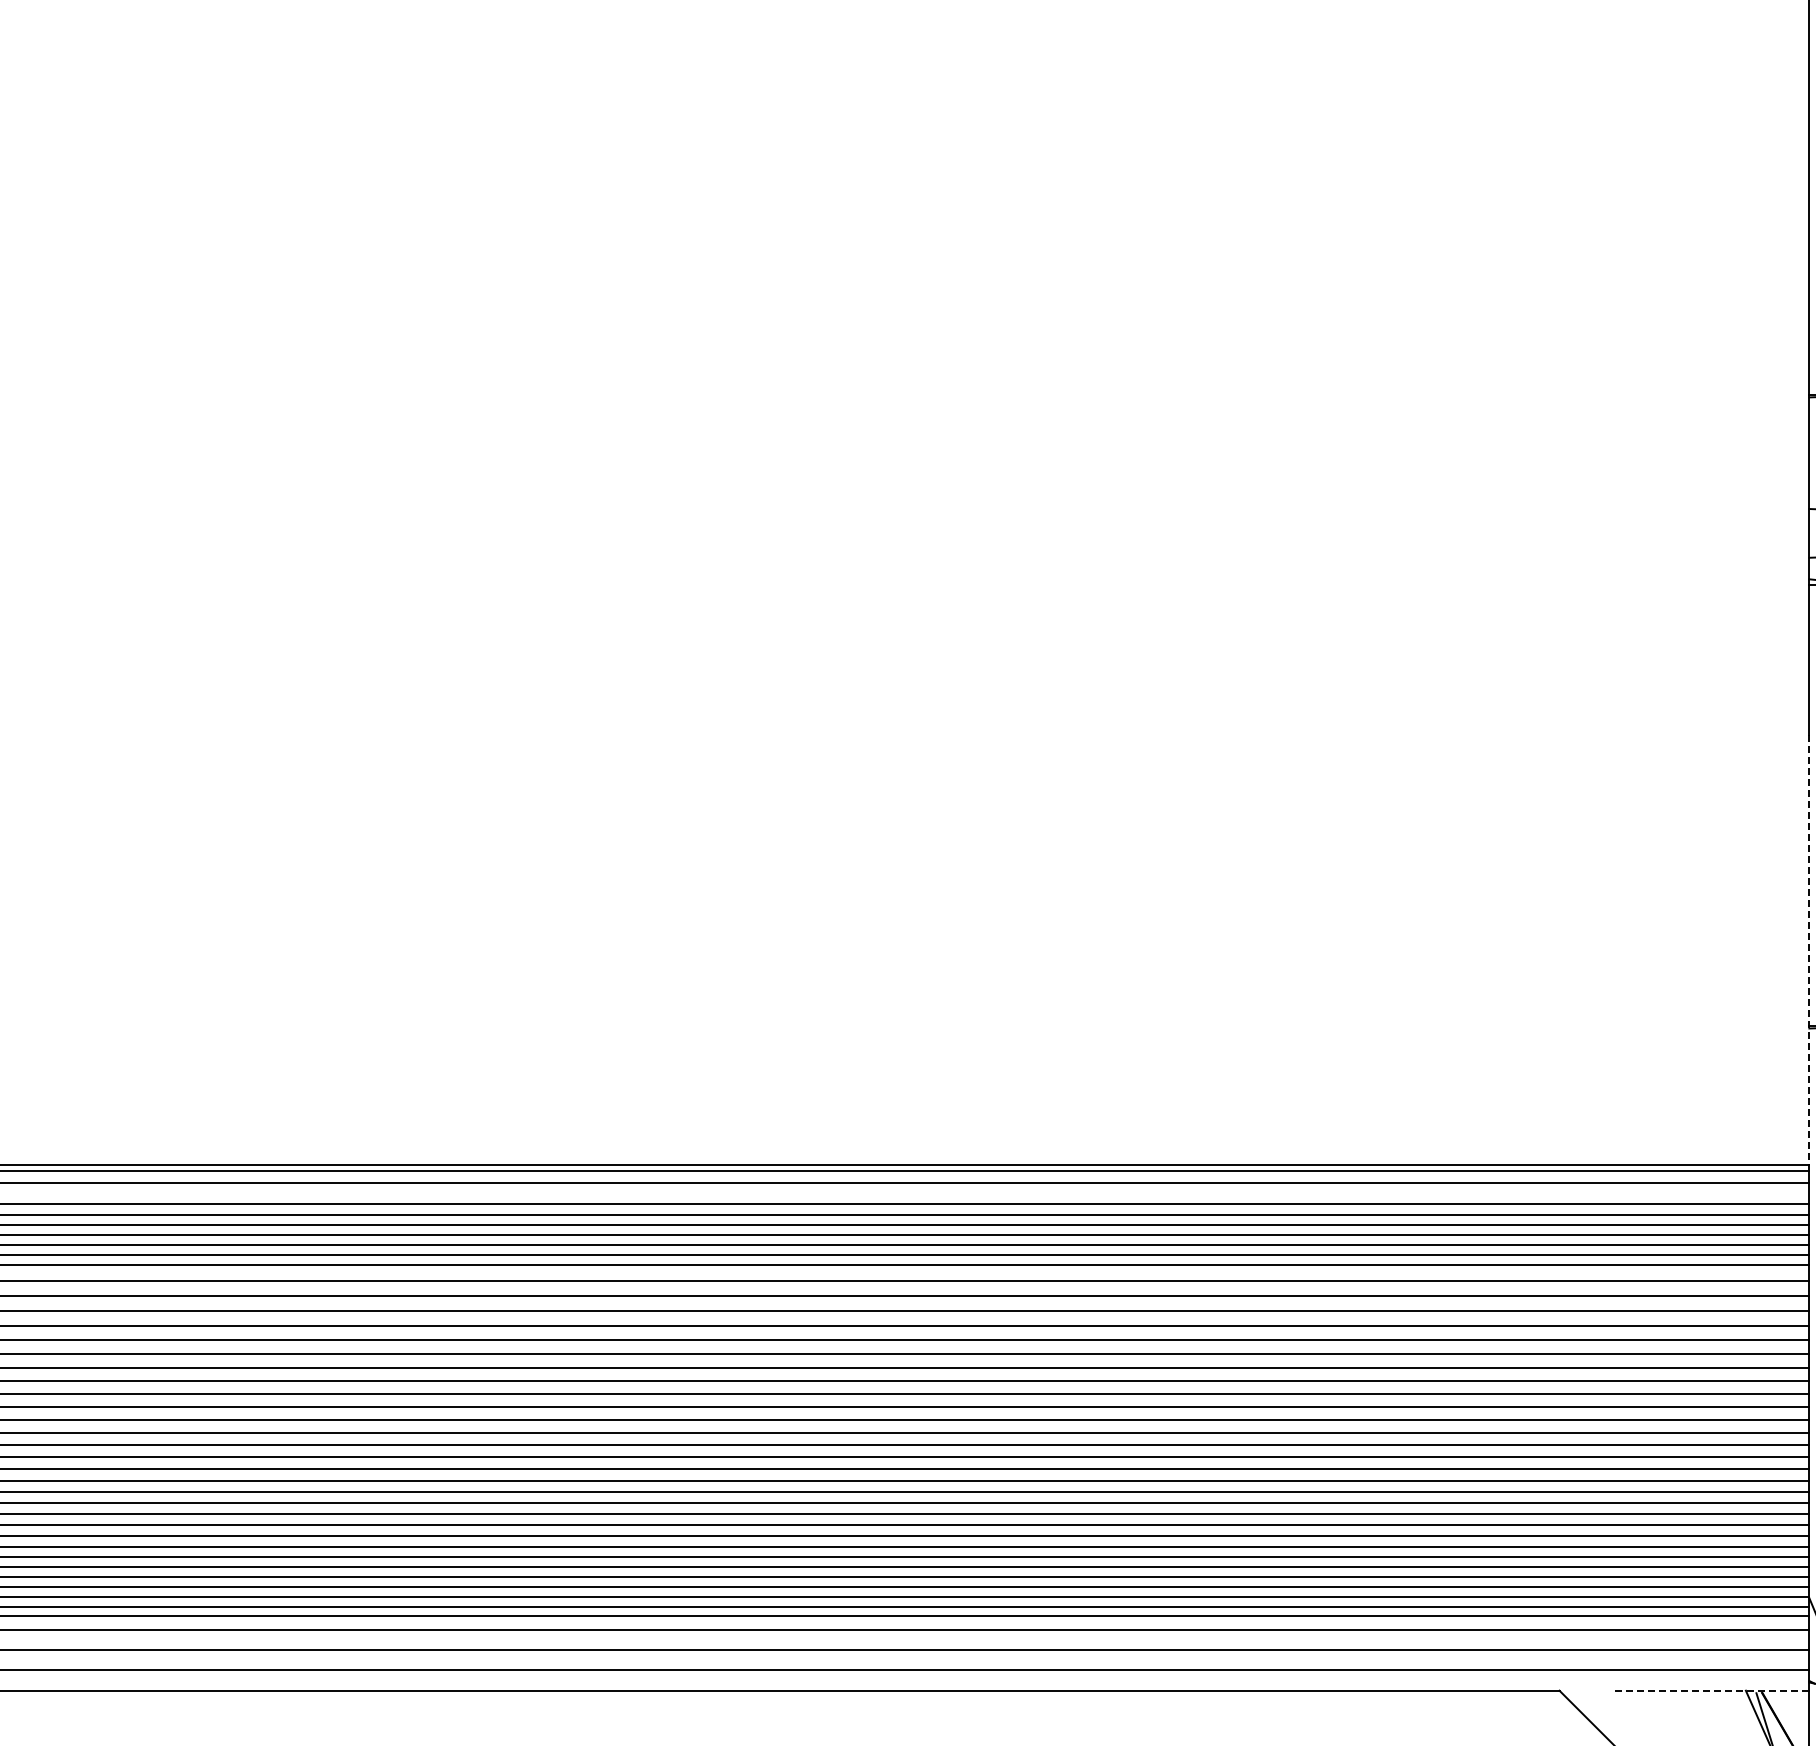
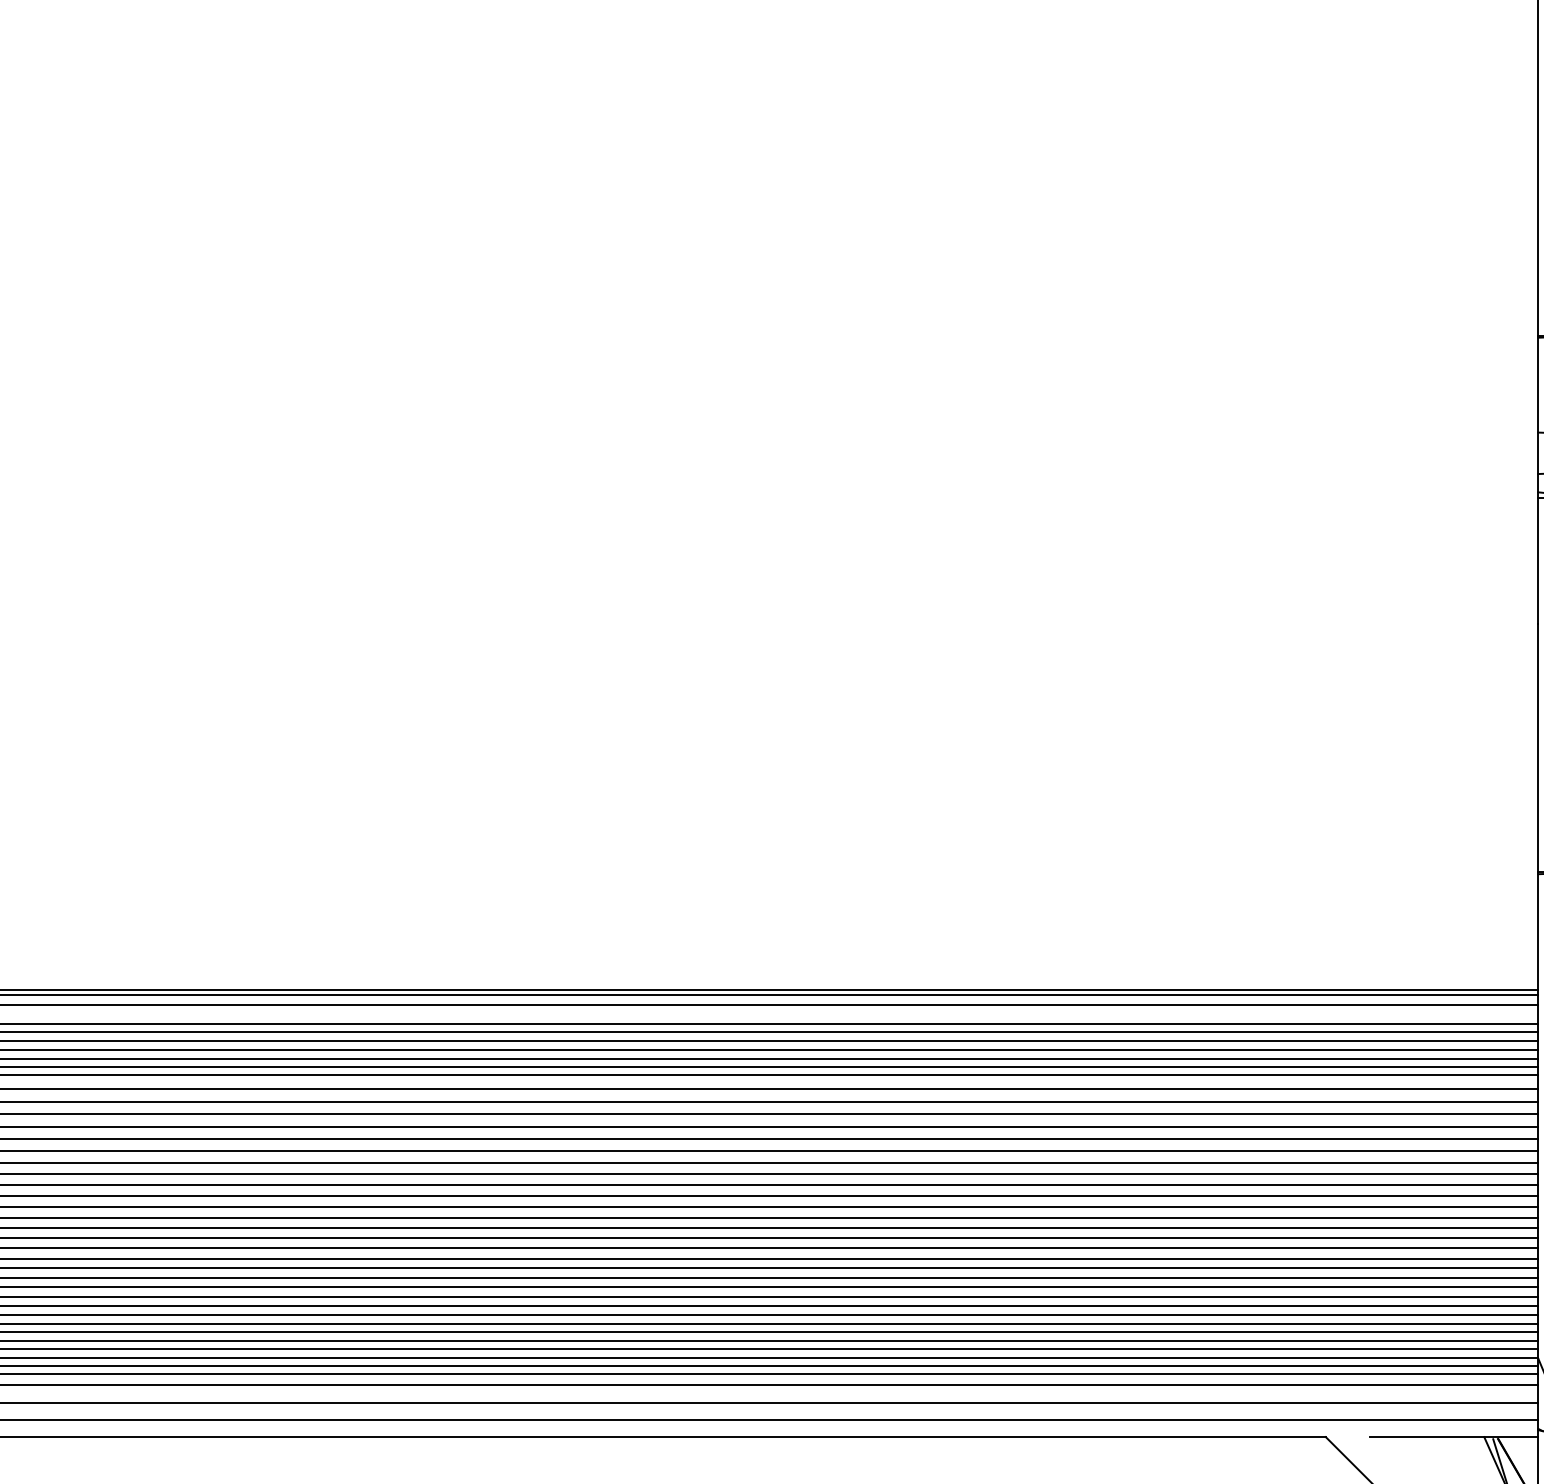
line: (1809, 949) -> (1538, 807), dashed -> solid
line: (1709, 1690) -> (1453, 1436), dashed -> solid

